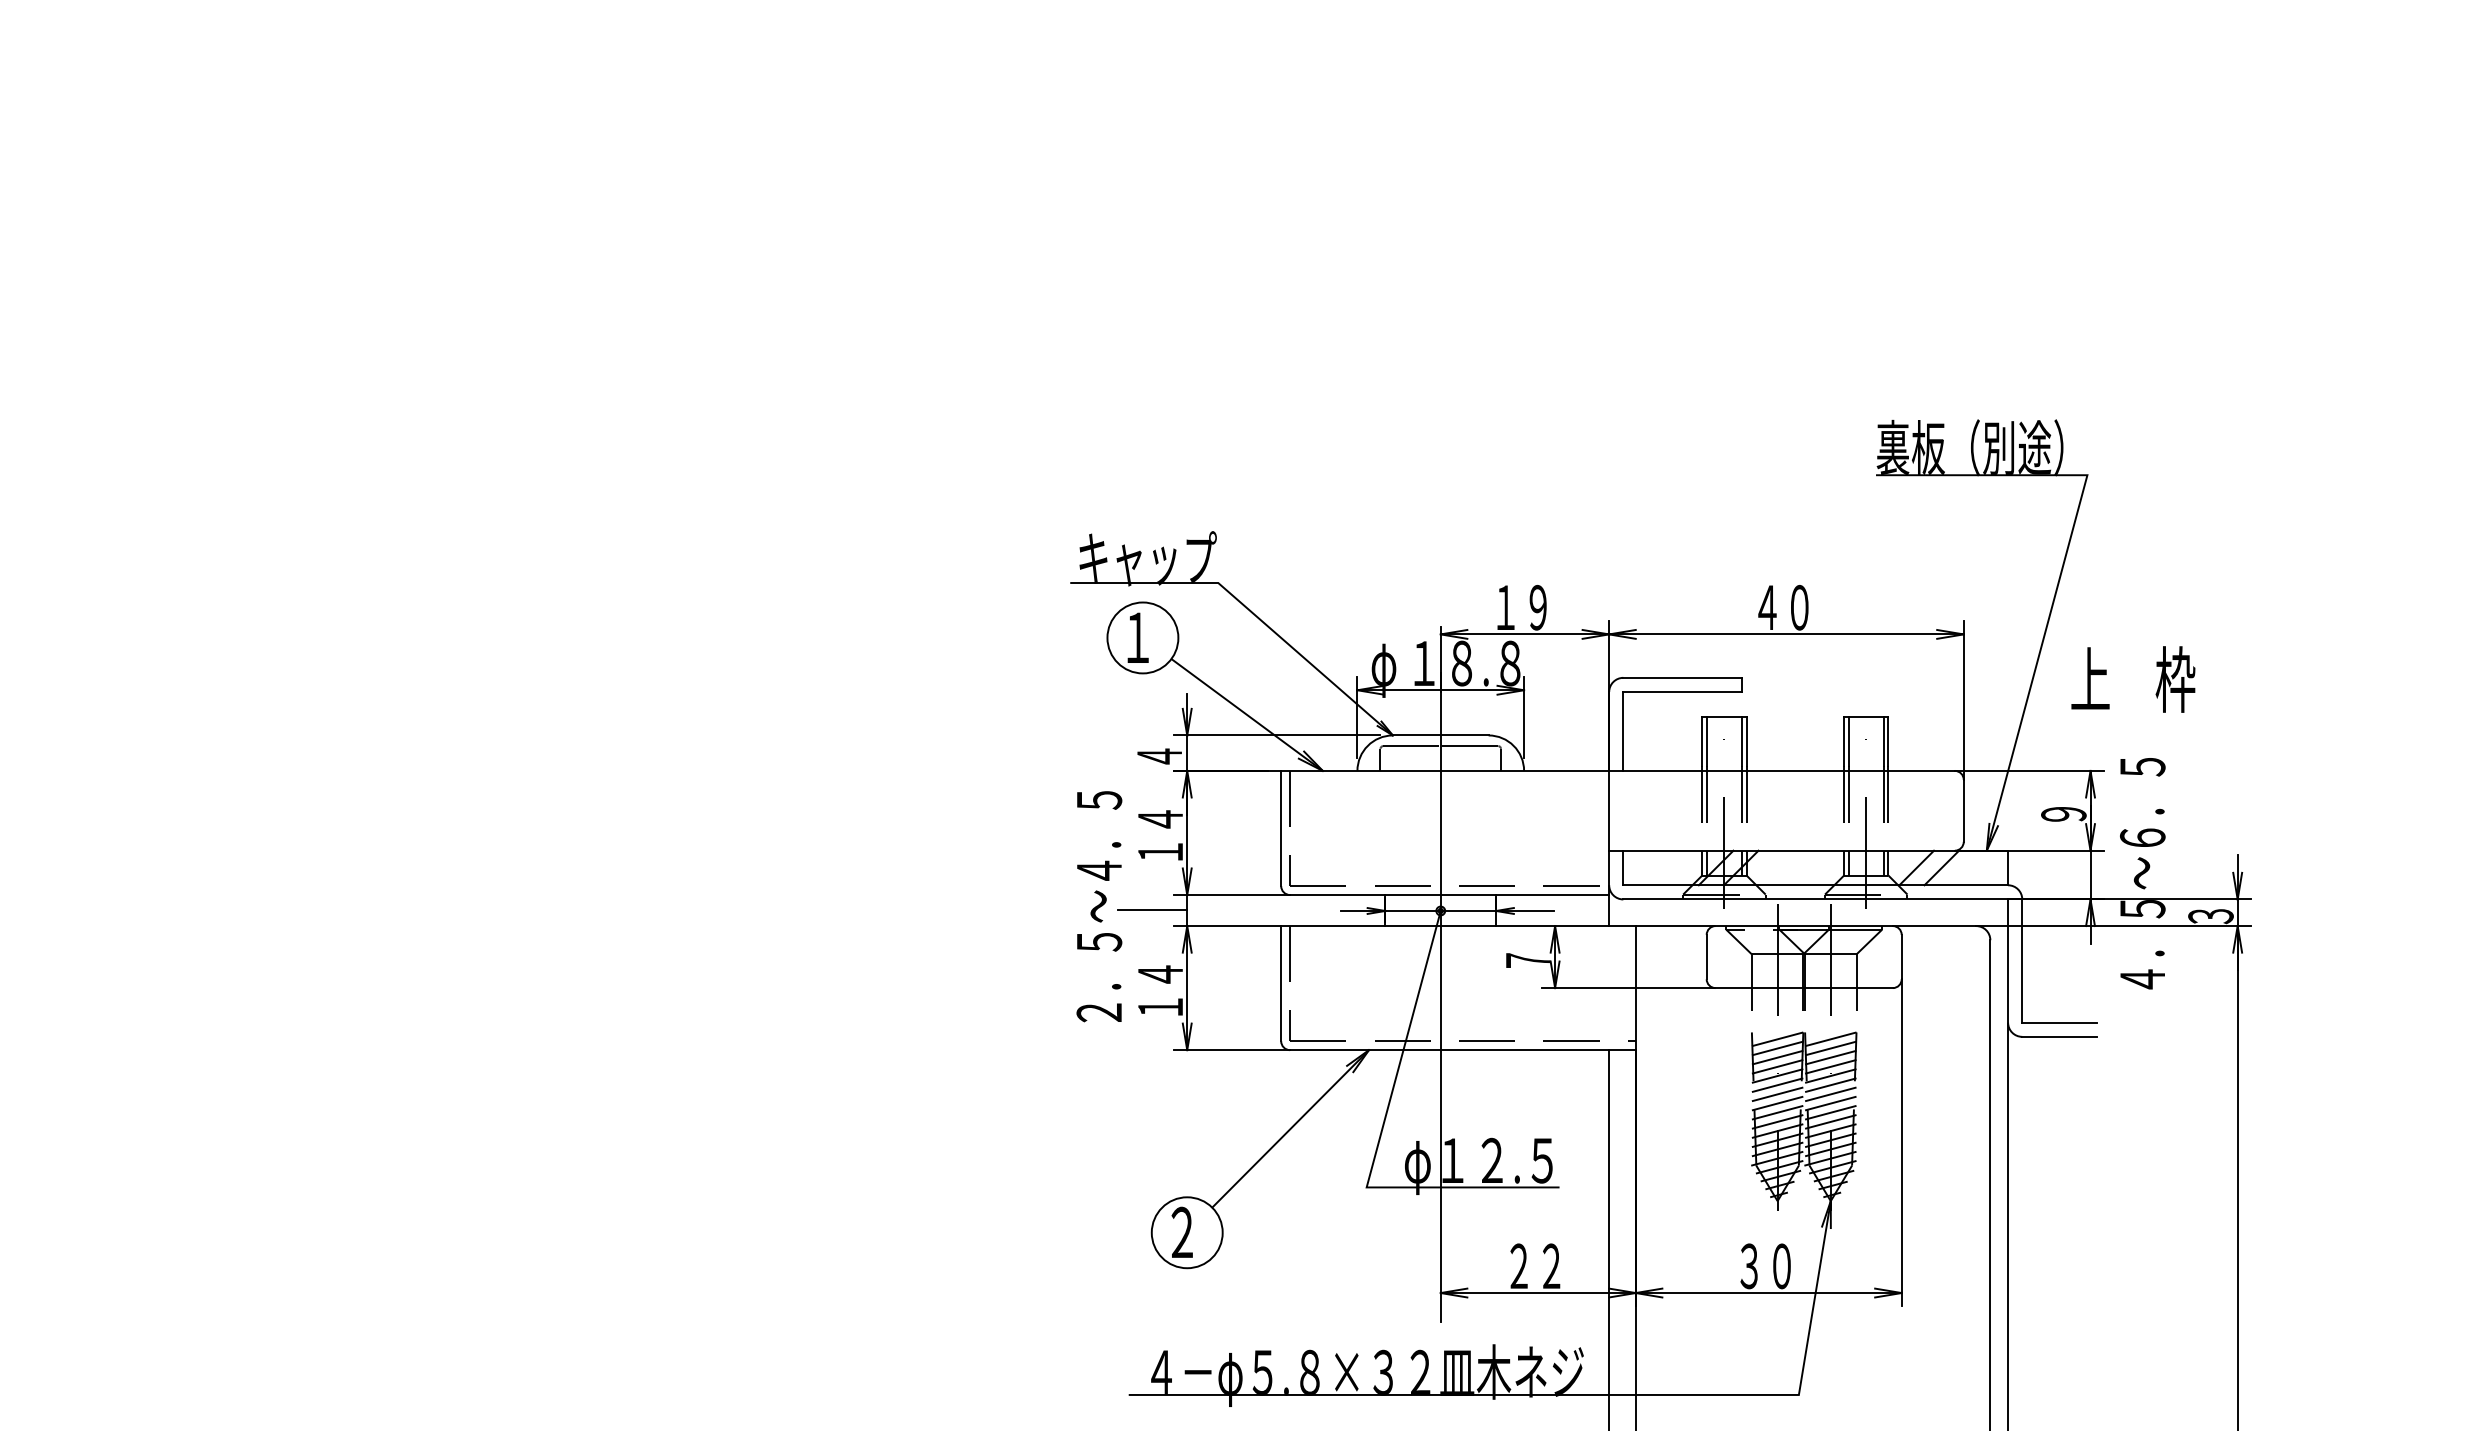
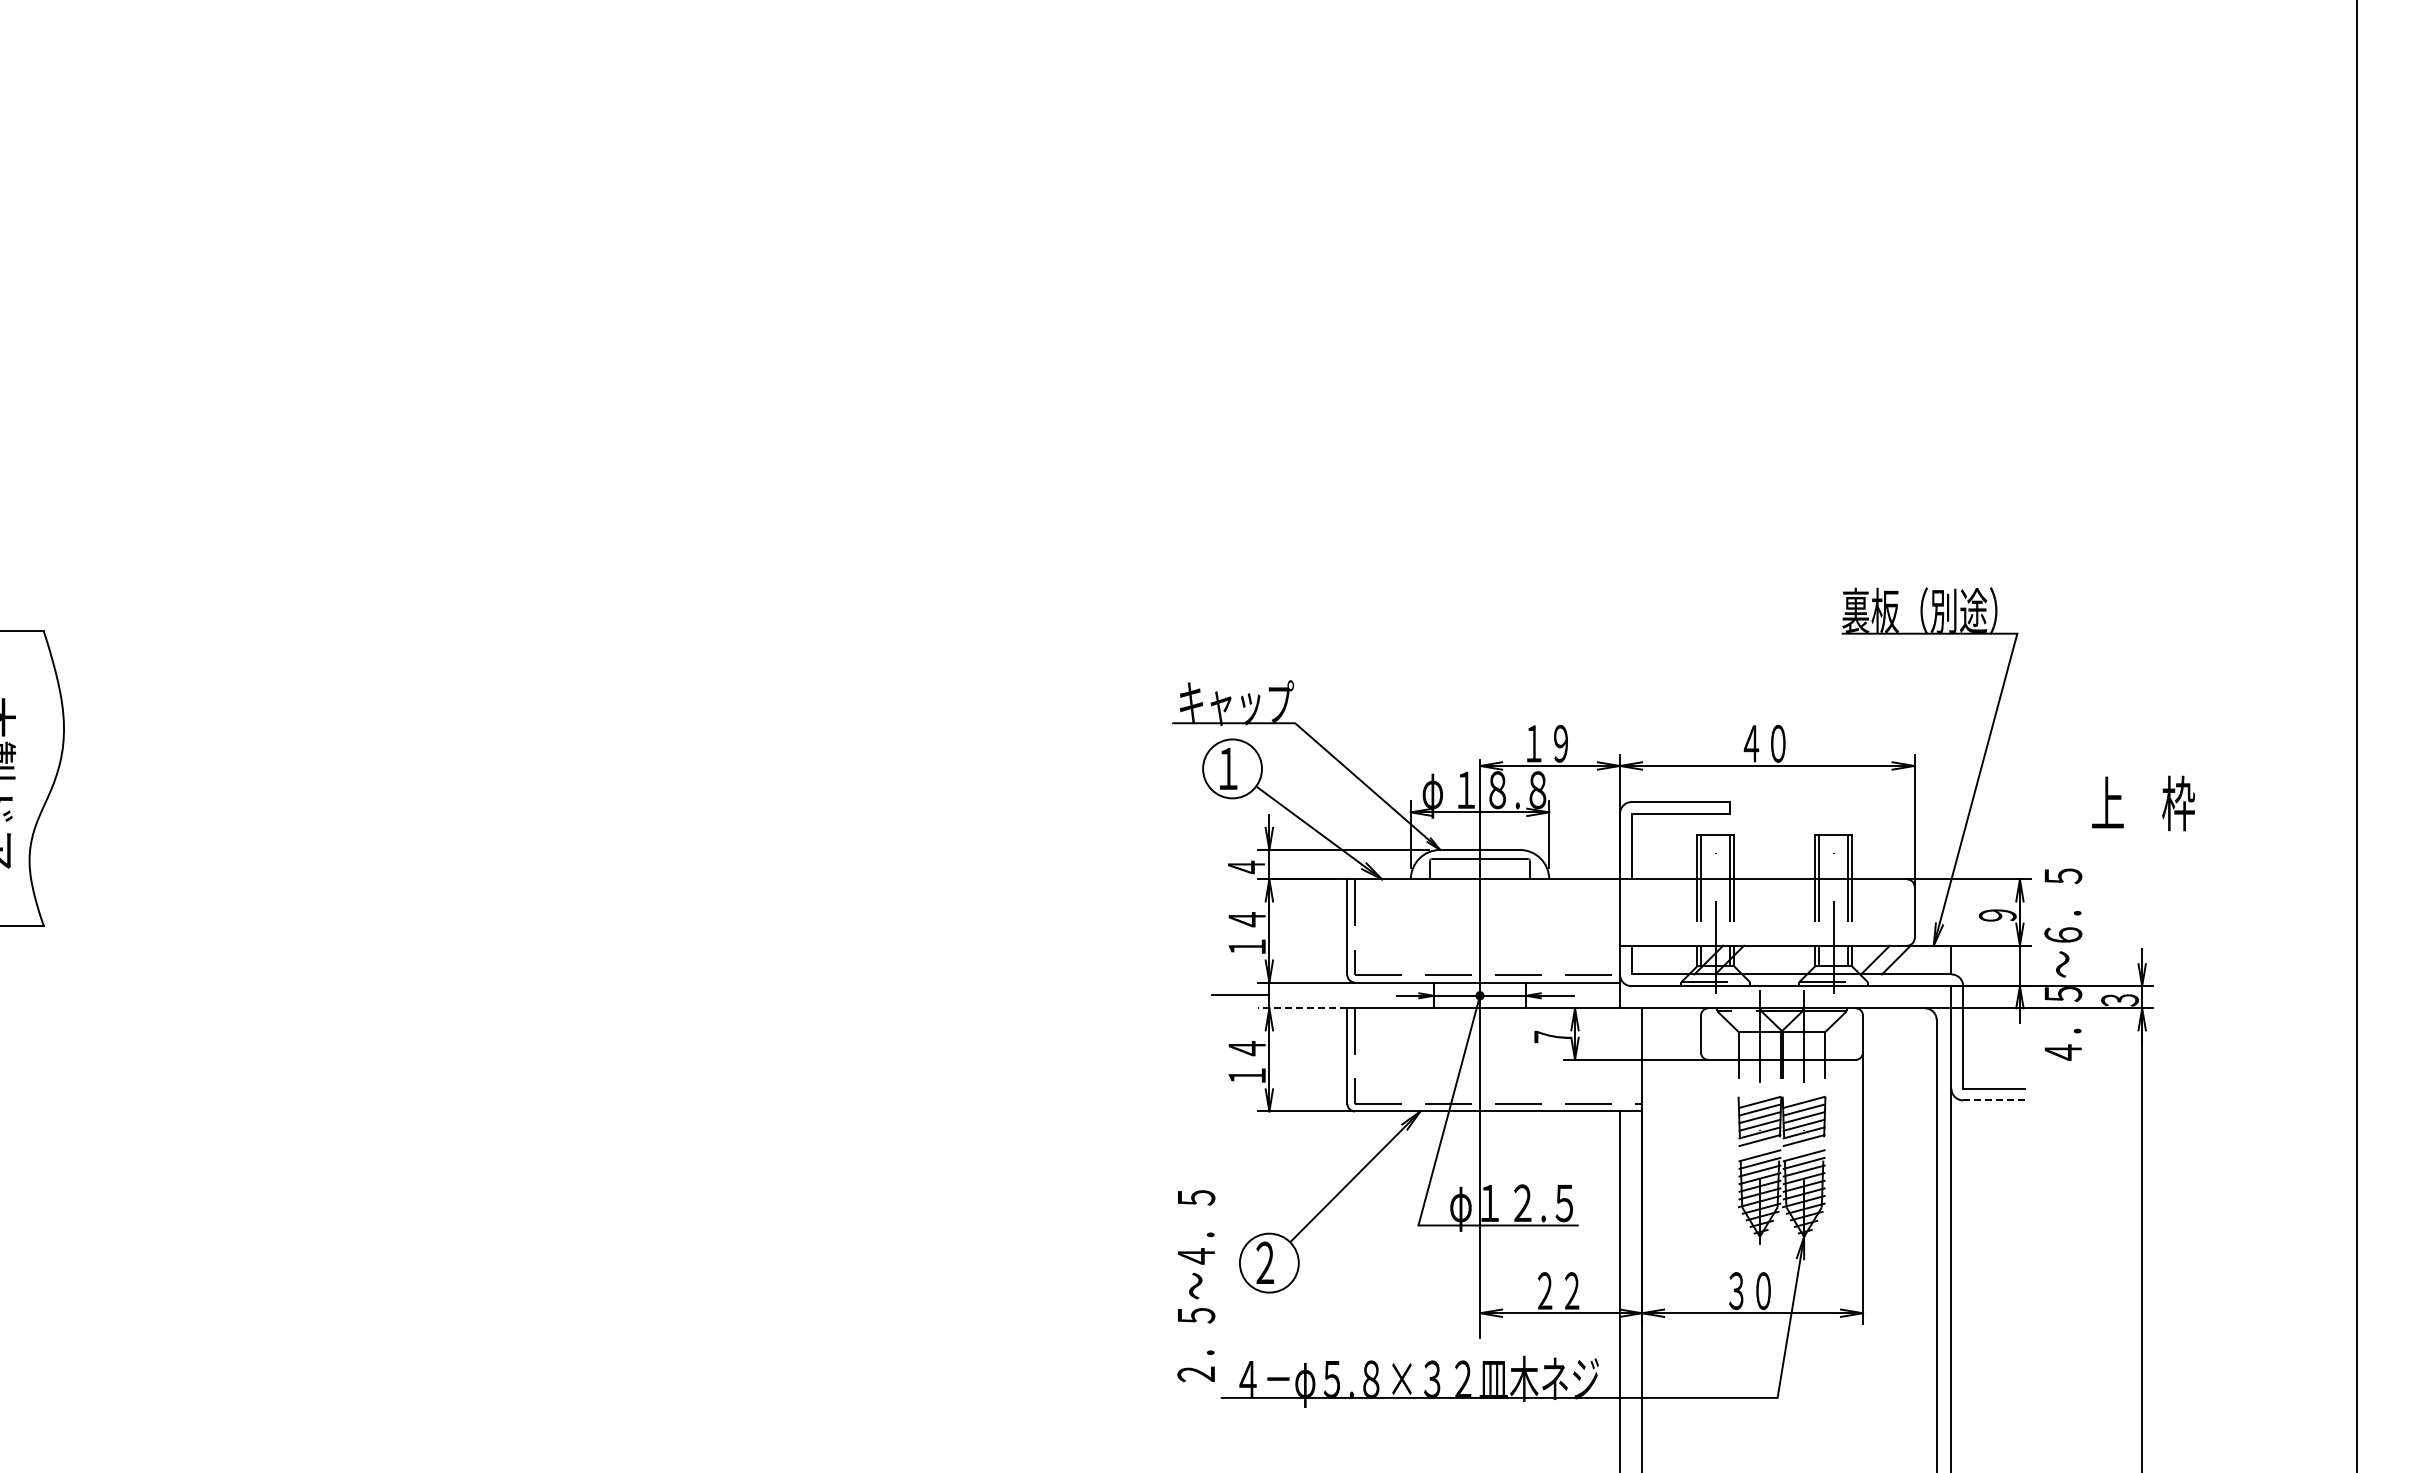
text: (2133, 679) -> (2143, 803), moved
text: (1099, 907) -> (1196, 1286), moved
line: (1227, 926) -> (1302, 1008), solid -> dashed
line: (2059, 1037) -> (1994, 1100), solid -> dashed
line: (1777, 1093) -> (1759, 1147), removed
line: (1830, 1093) -> (1803, 1147), removed

